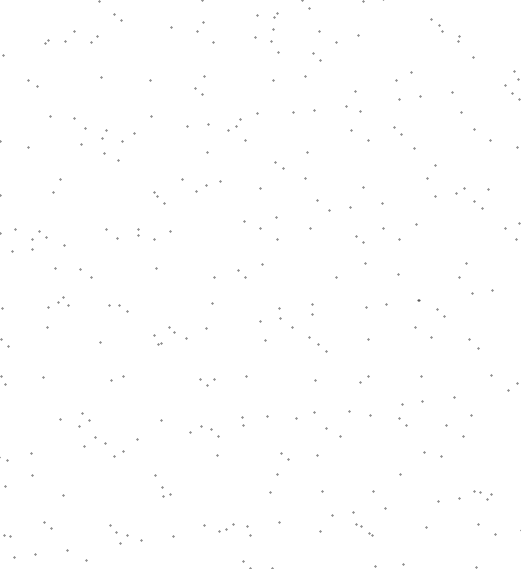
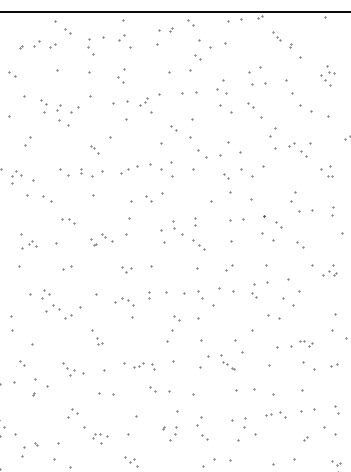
part: (274, 40) -> (90, 46), moved
part: (80, 132) -> (43, 106), size x0.71
part: (209, 185) -> (129, 169), moved
part: (59, 302) -> (29, 244), moved
part: (320, 420) -> (200, 294), size x0.62

